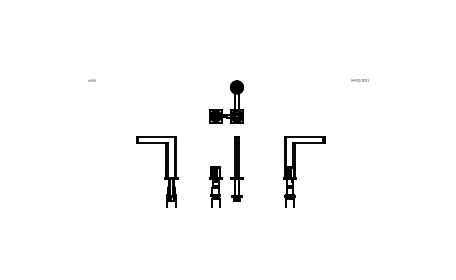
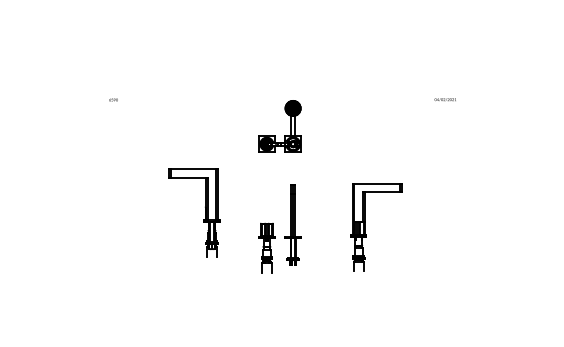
part: (226, 171) -> (280, 228), moved
part: (295, 171) -> (365, 227), moved

